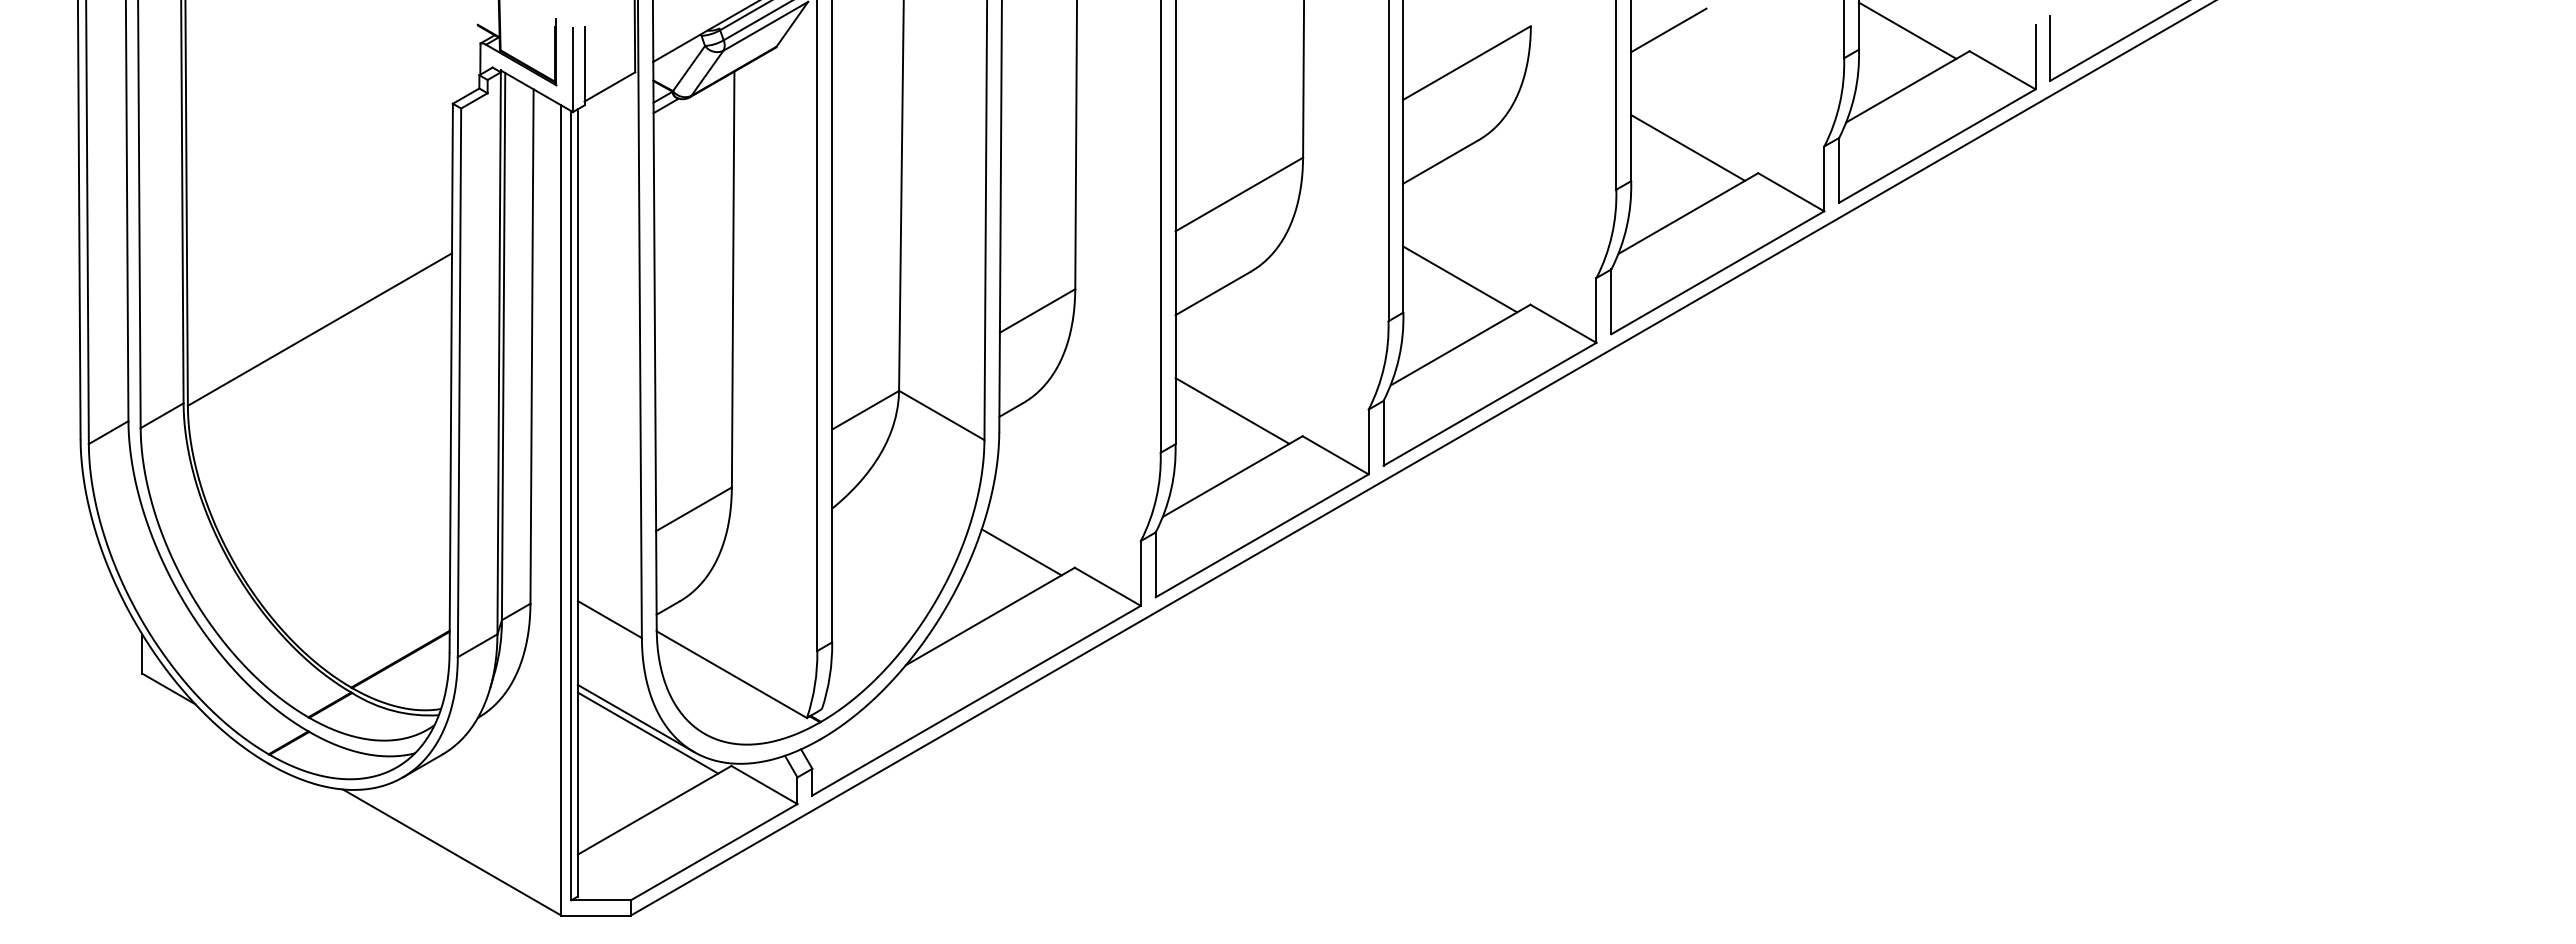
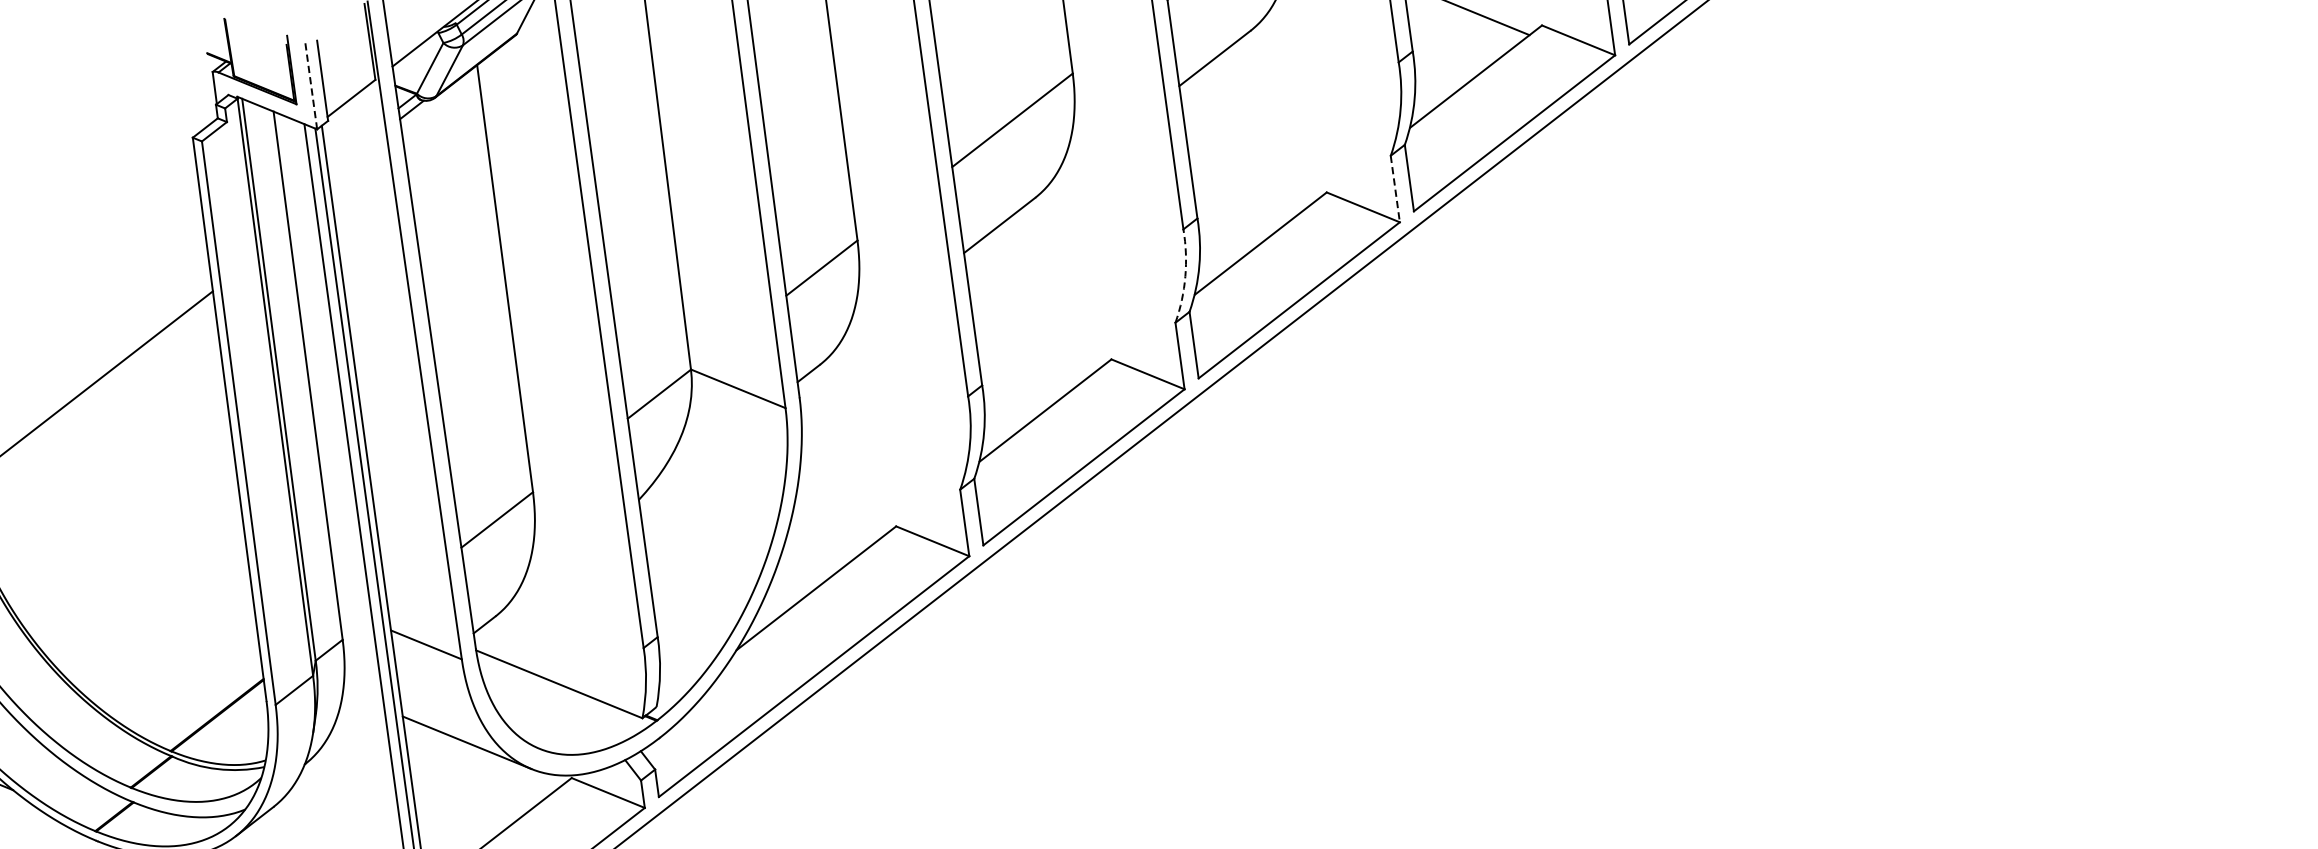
line: (572, 70) -> (310, 86), solid -> dashed
line: (1460, 279) -> (1251, 176), removed
line: (1596, 310) -> (1395, 189), solid -> dashed
arc: (1384, 366) -> (1185, 276), solid -> dashed
line: (1232, 410) -> (1035, 342), removed
line: (1021, 552) -> (839, 518), removed
line: (647, 732) -> (480, 755), removed

